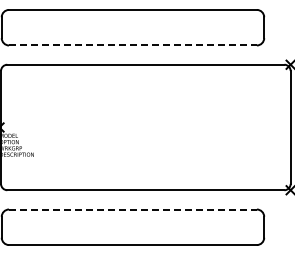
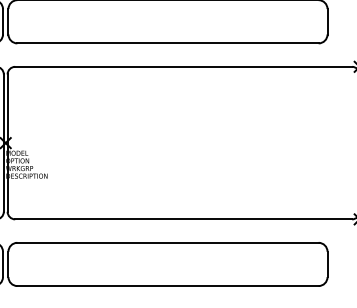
line: (132, 45) -> (167, 43), dashed -> solid
line: (132, 209) -> (167, 242), dashed -> solid

